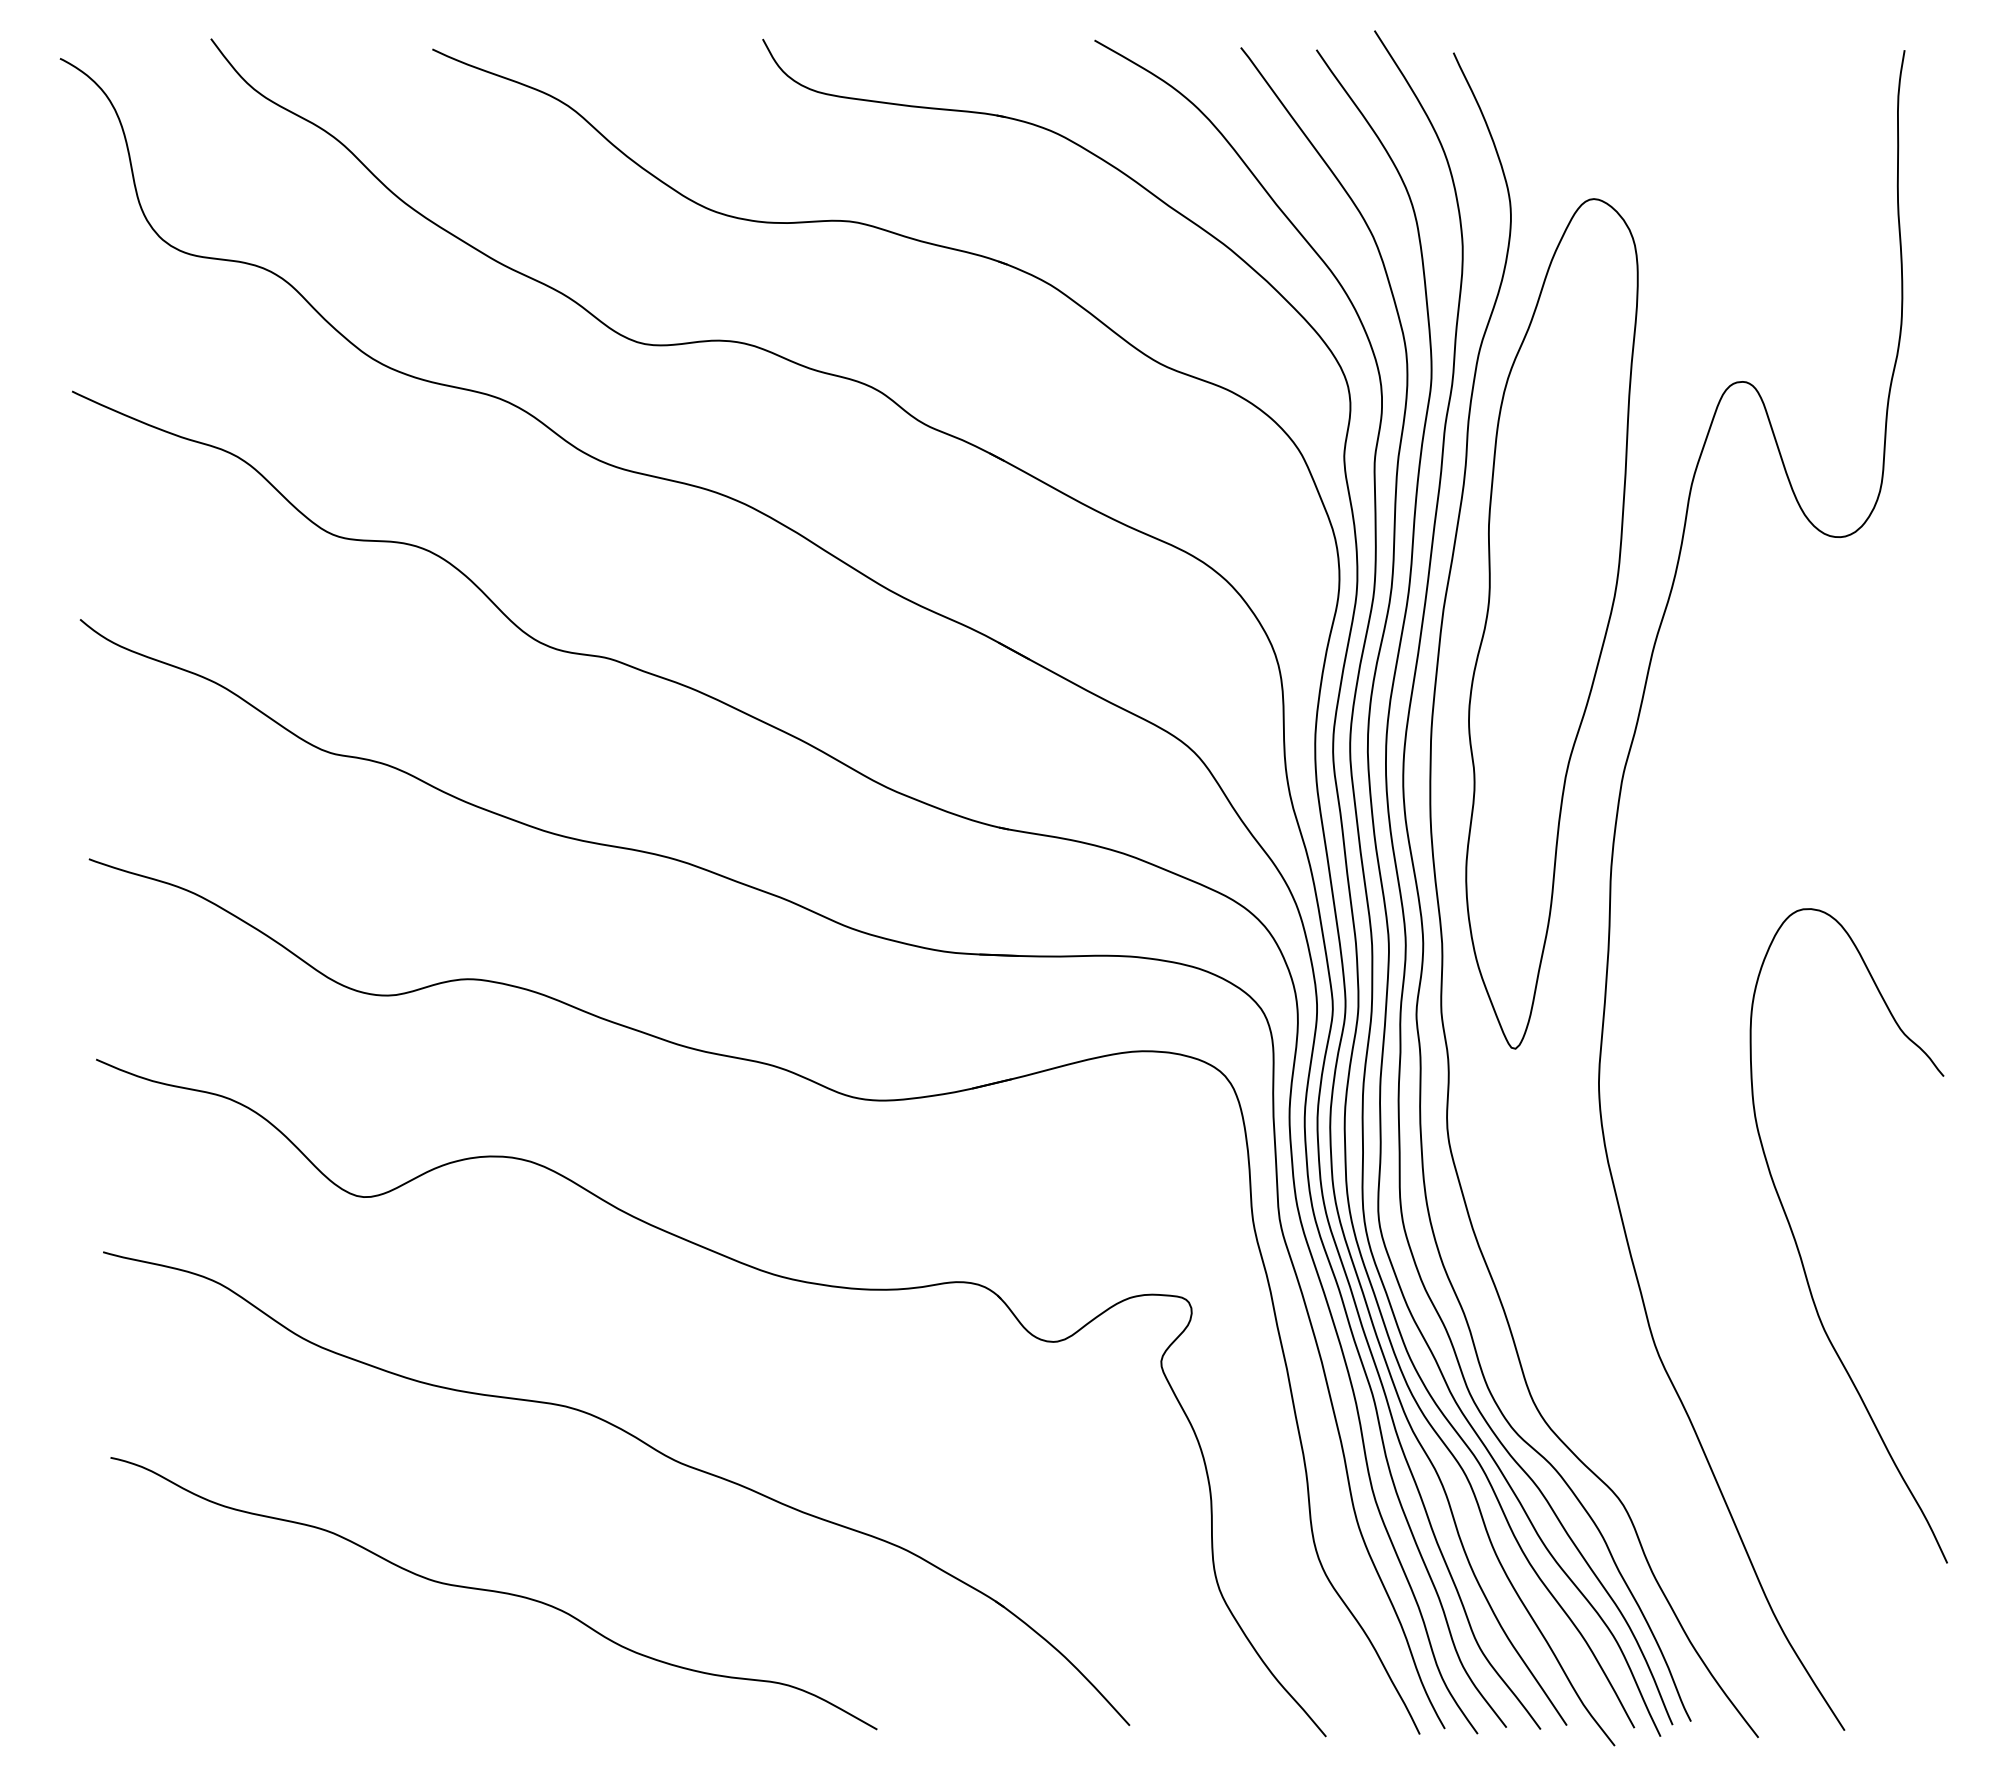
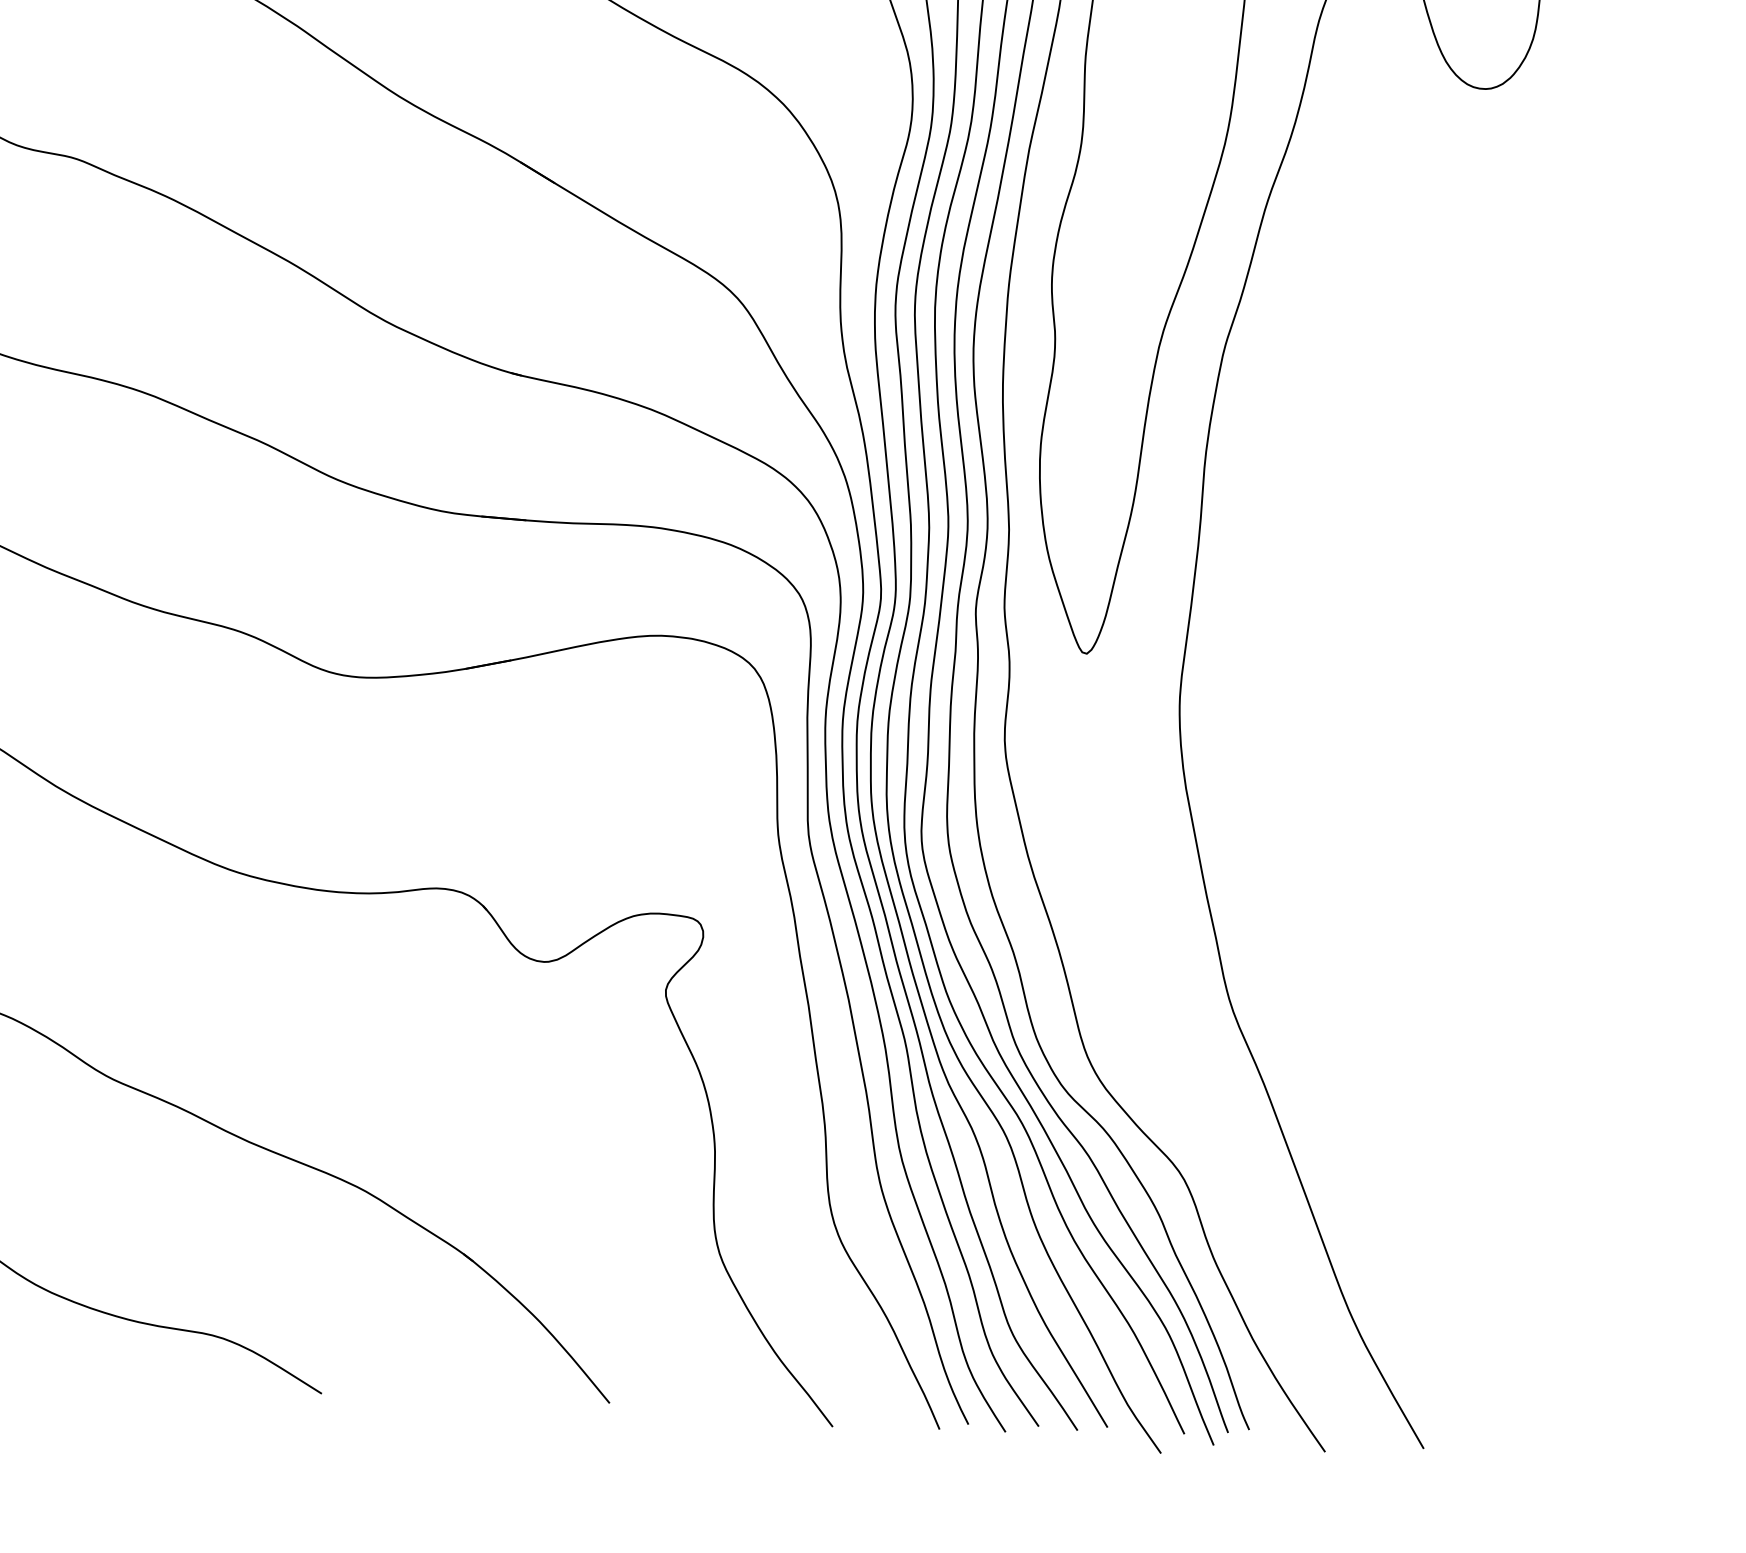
curve: (1799, 1250) -> (1399, 899), removed

